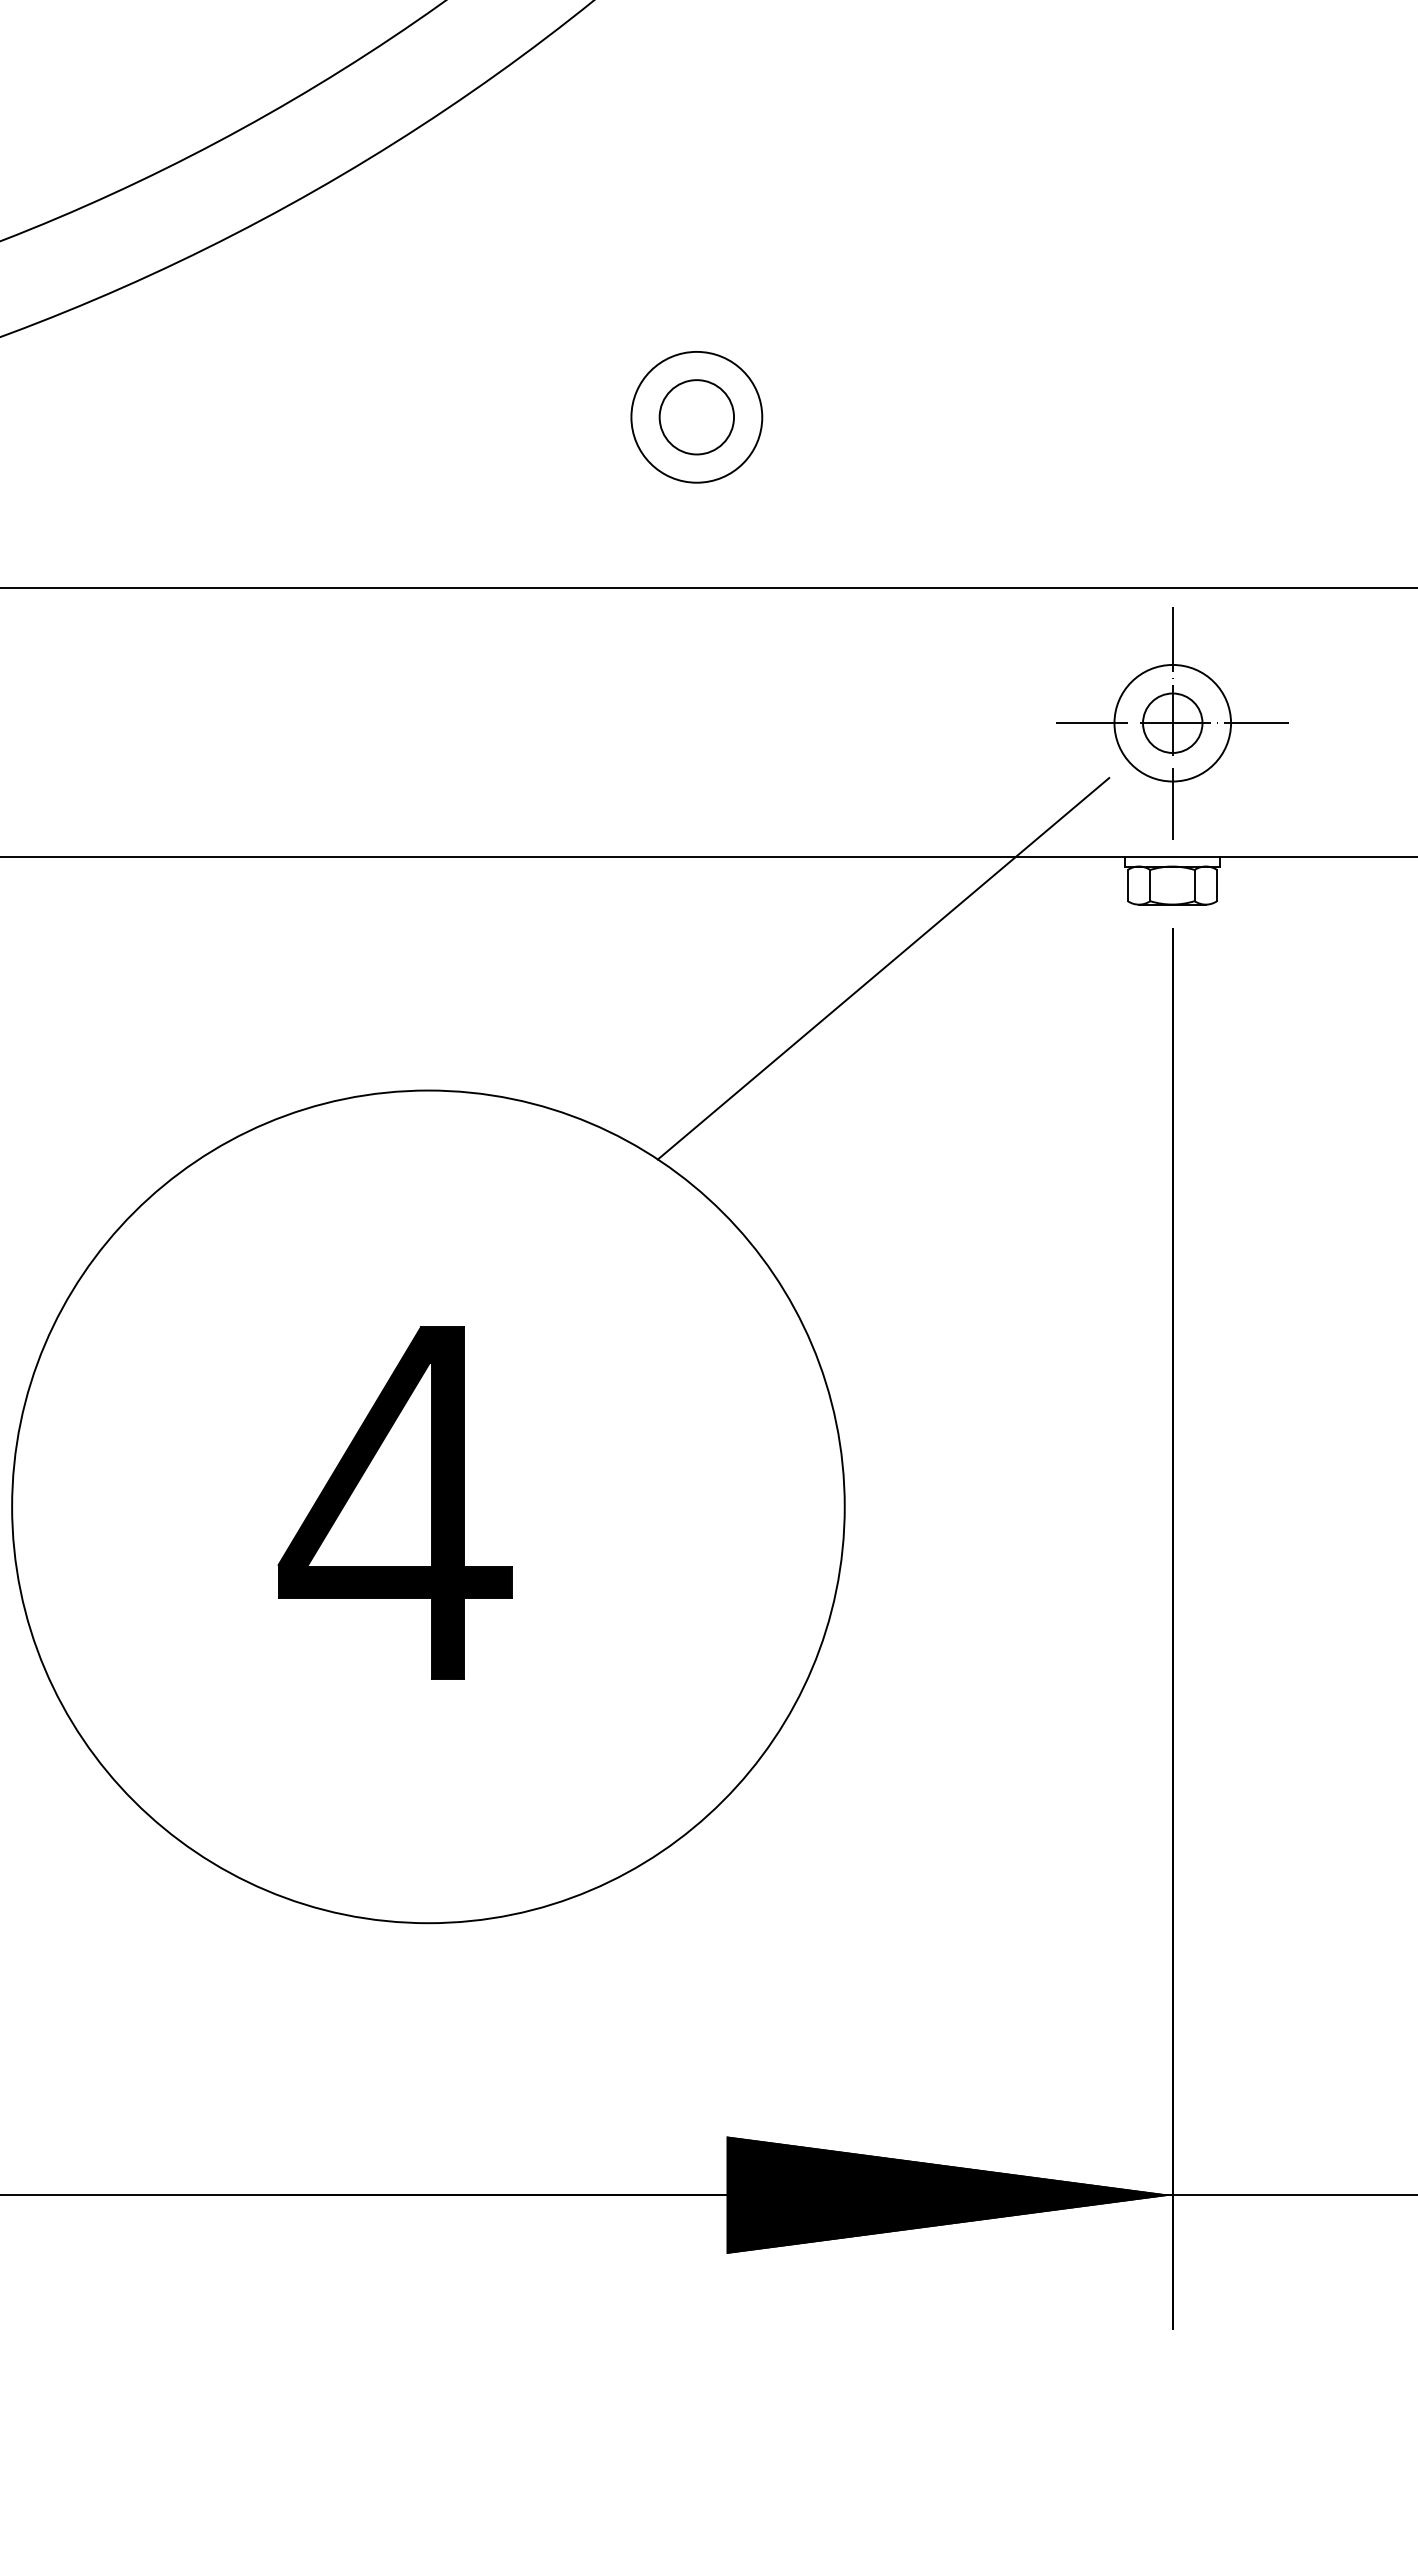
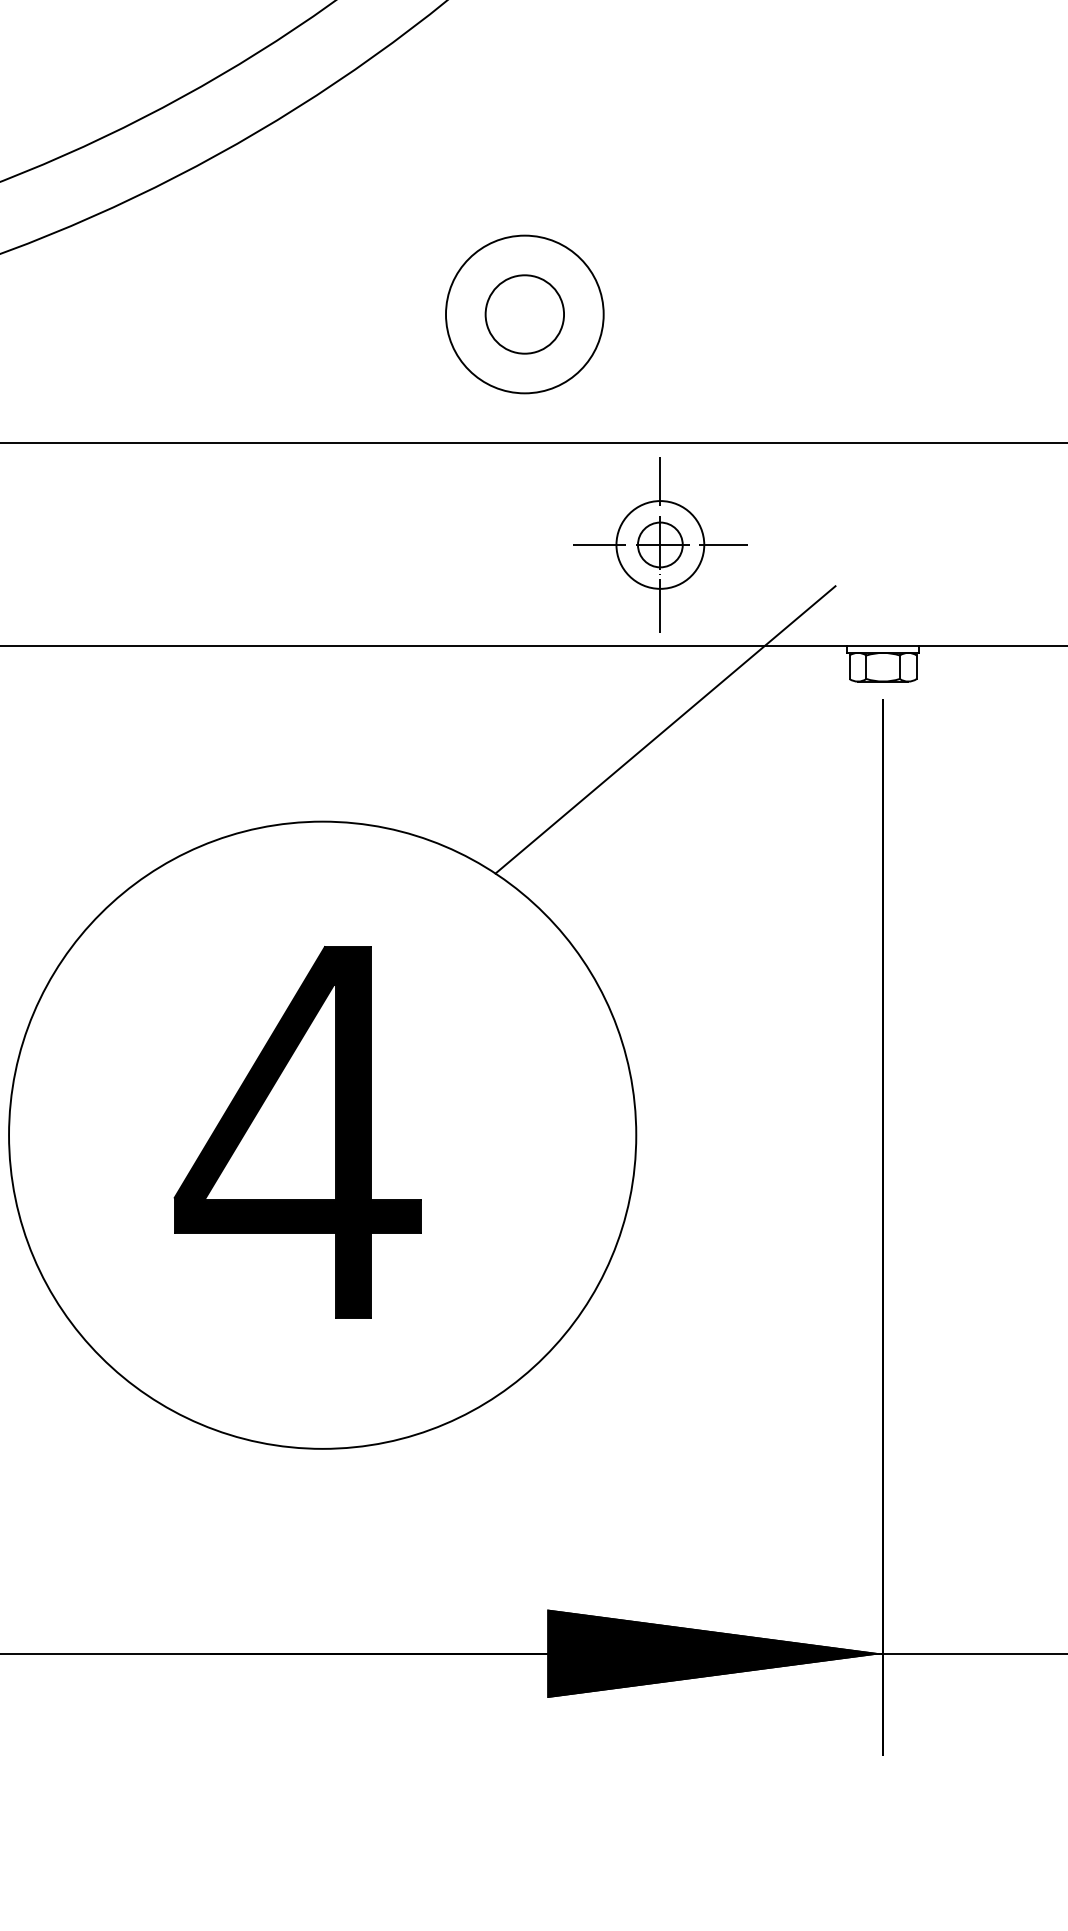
circle: (696, 416) -> (524, 313), size x1.6
circle: (696, 417) -> (524, 314), size x1.4
part: (1172, 723) -> (660, 545), moved
part: (394, 1502) -> (297, 1131), size x1.4

